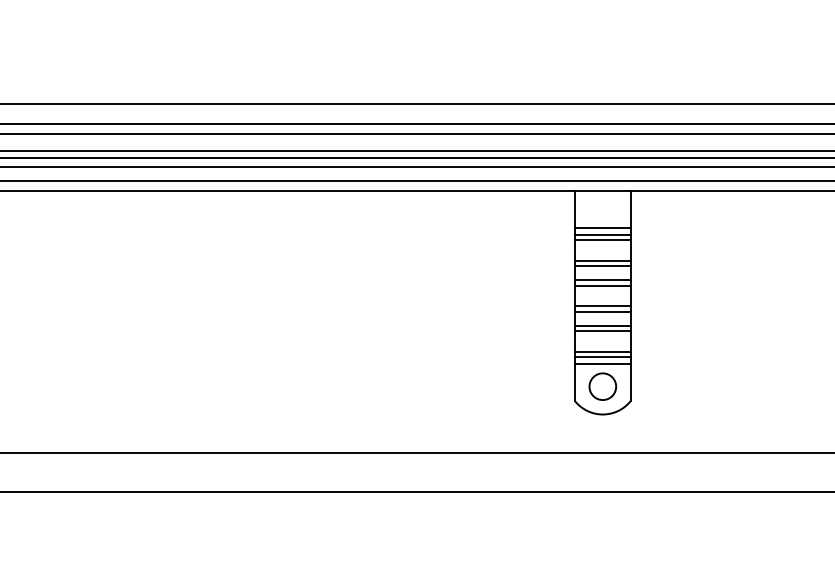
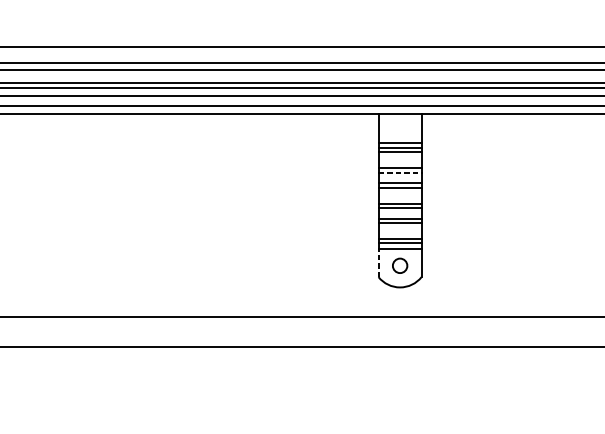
line: (602, 266) -> (399, 172), solid -> dashed
line: (575, 382) -> (378, 262), solid -> dashed
circle: (602, 386) -> (399, 265), size x0.7

